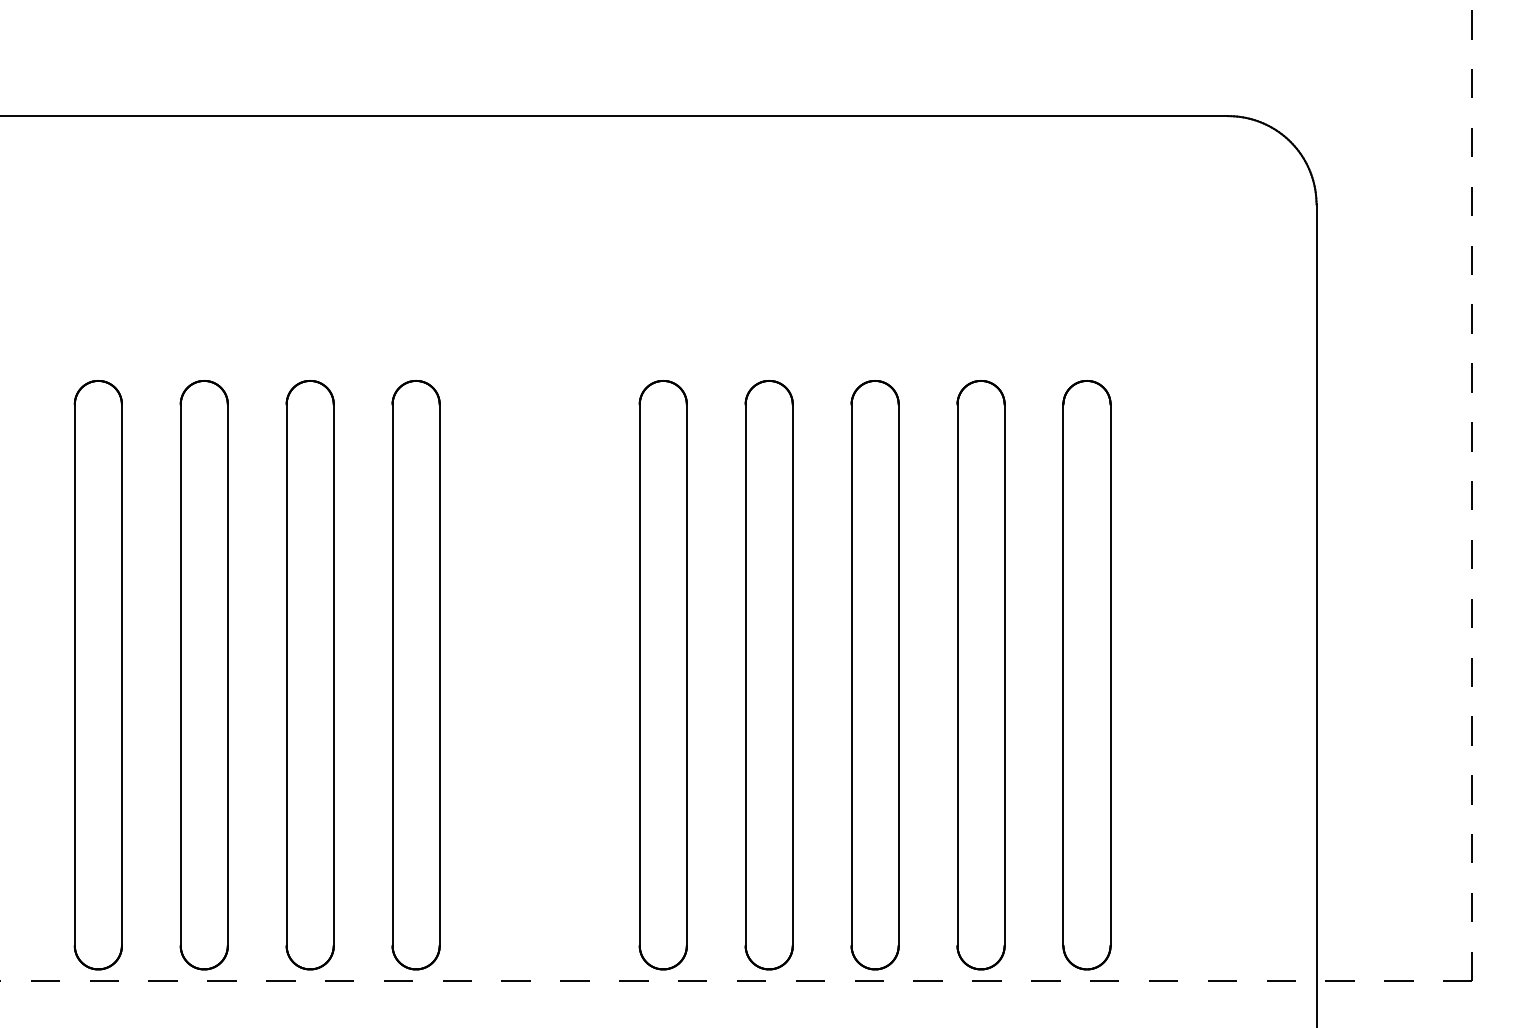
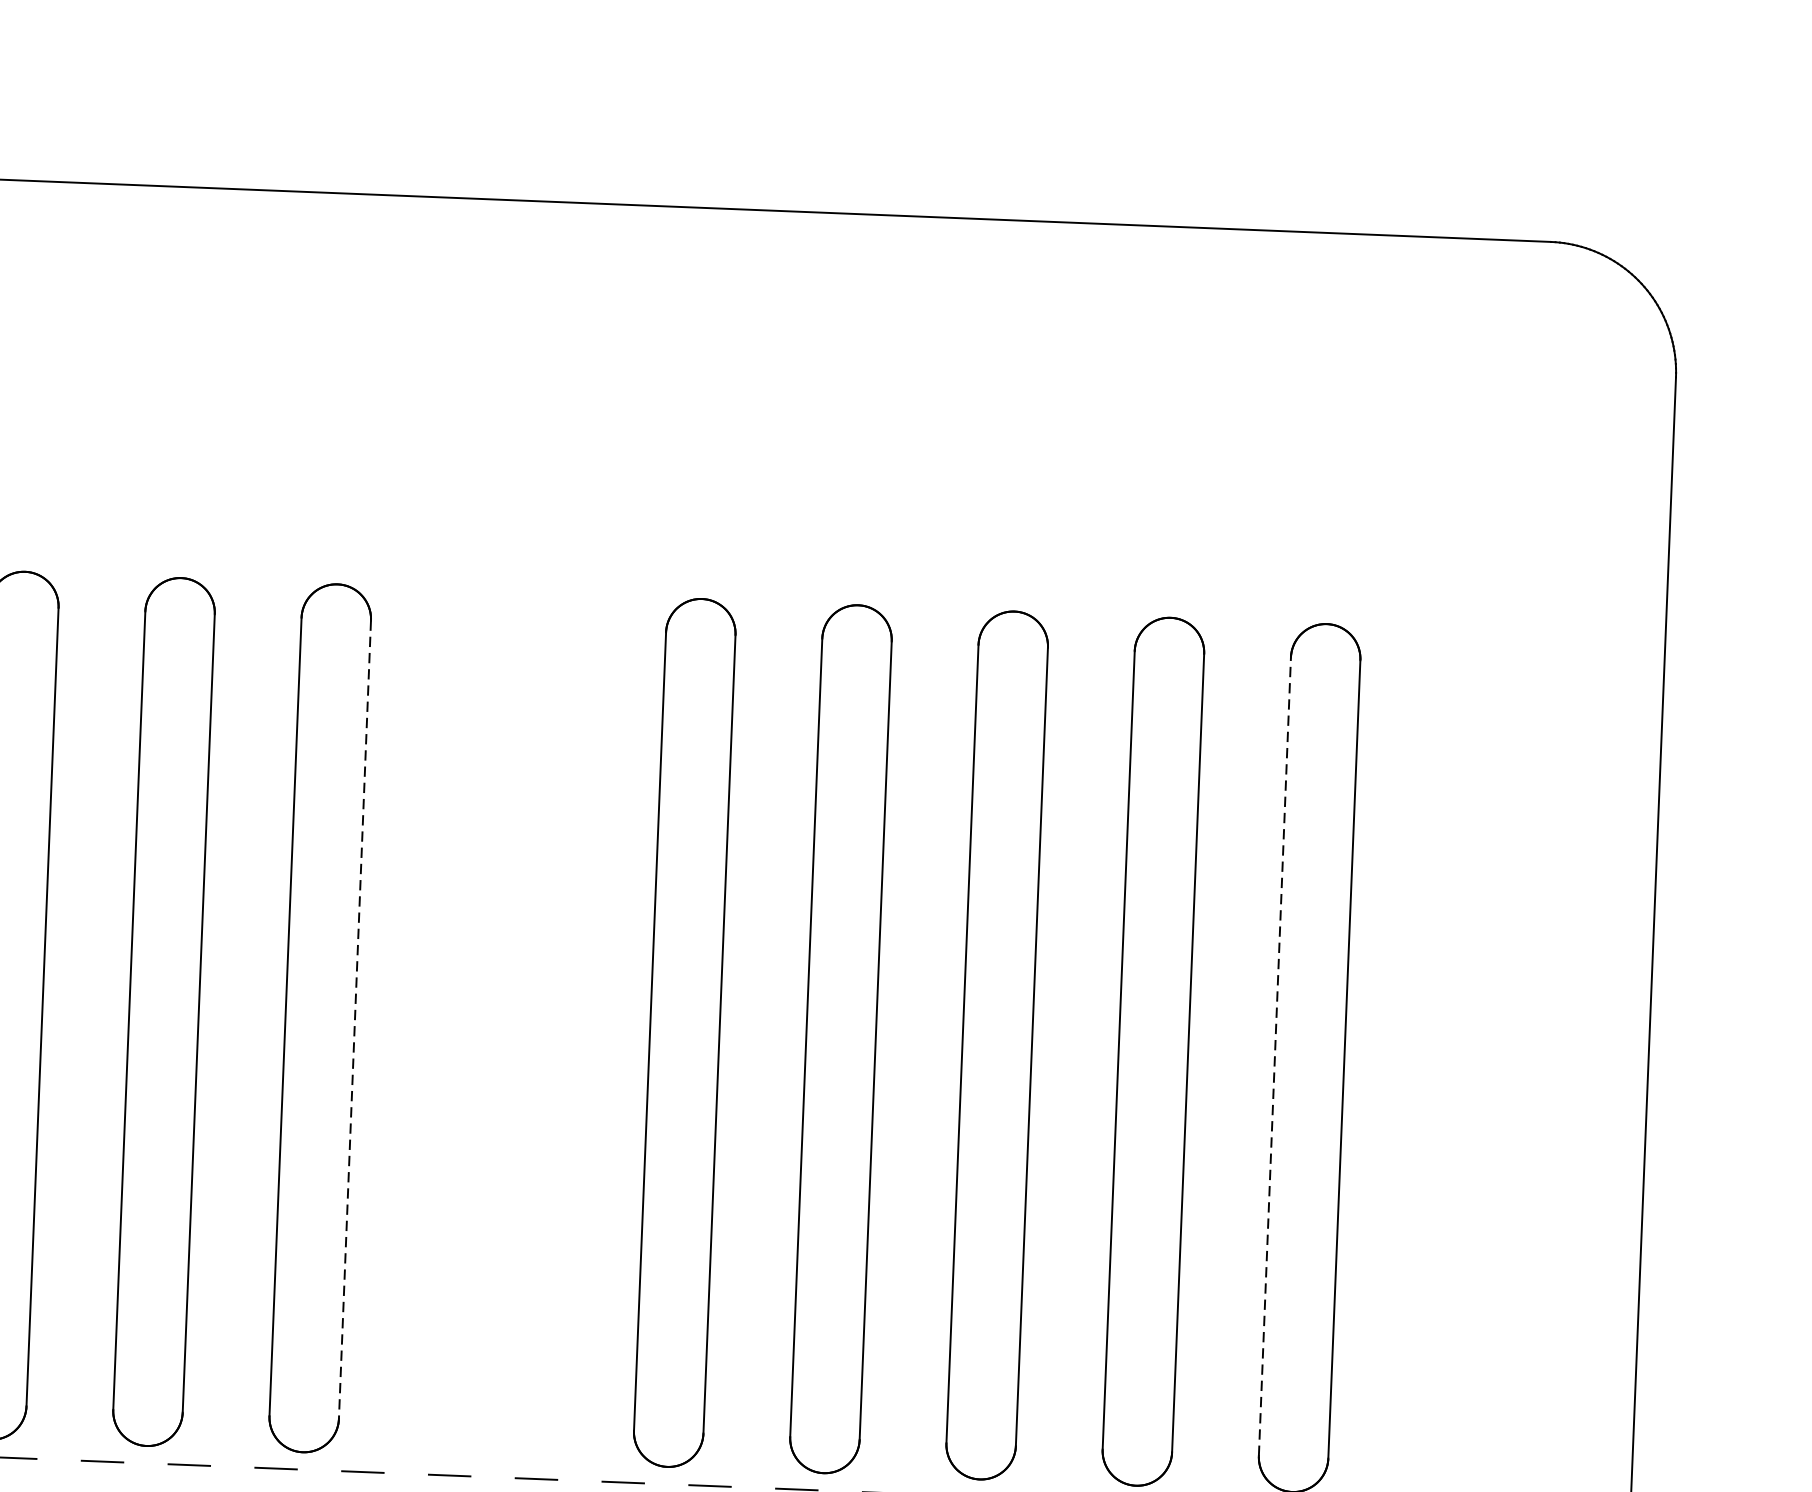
line: (439, 675) -> (354, 1020), solid -> dashed
line: (1063, 675) -> (1274, 1057), solid -> dashed

